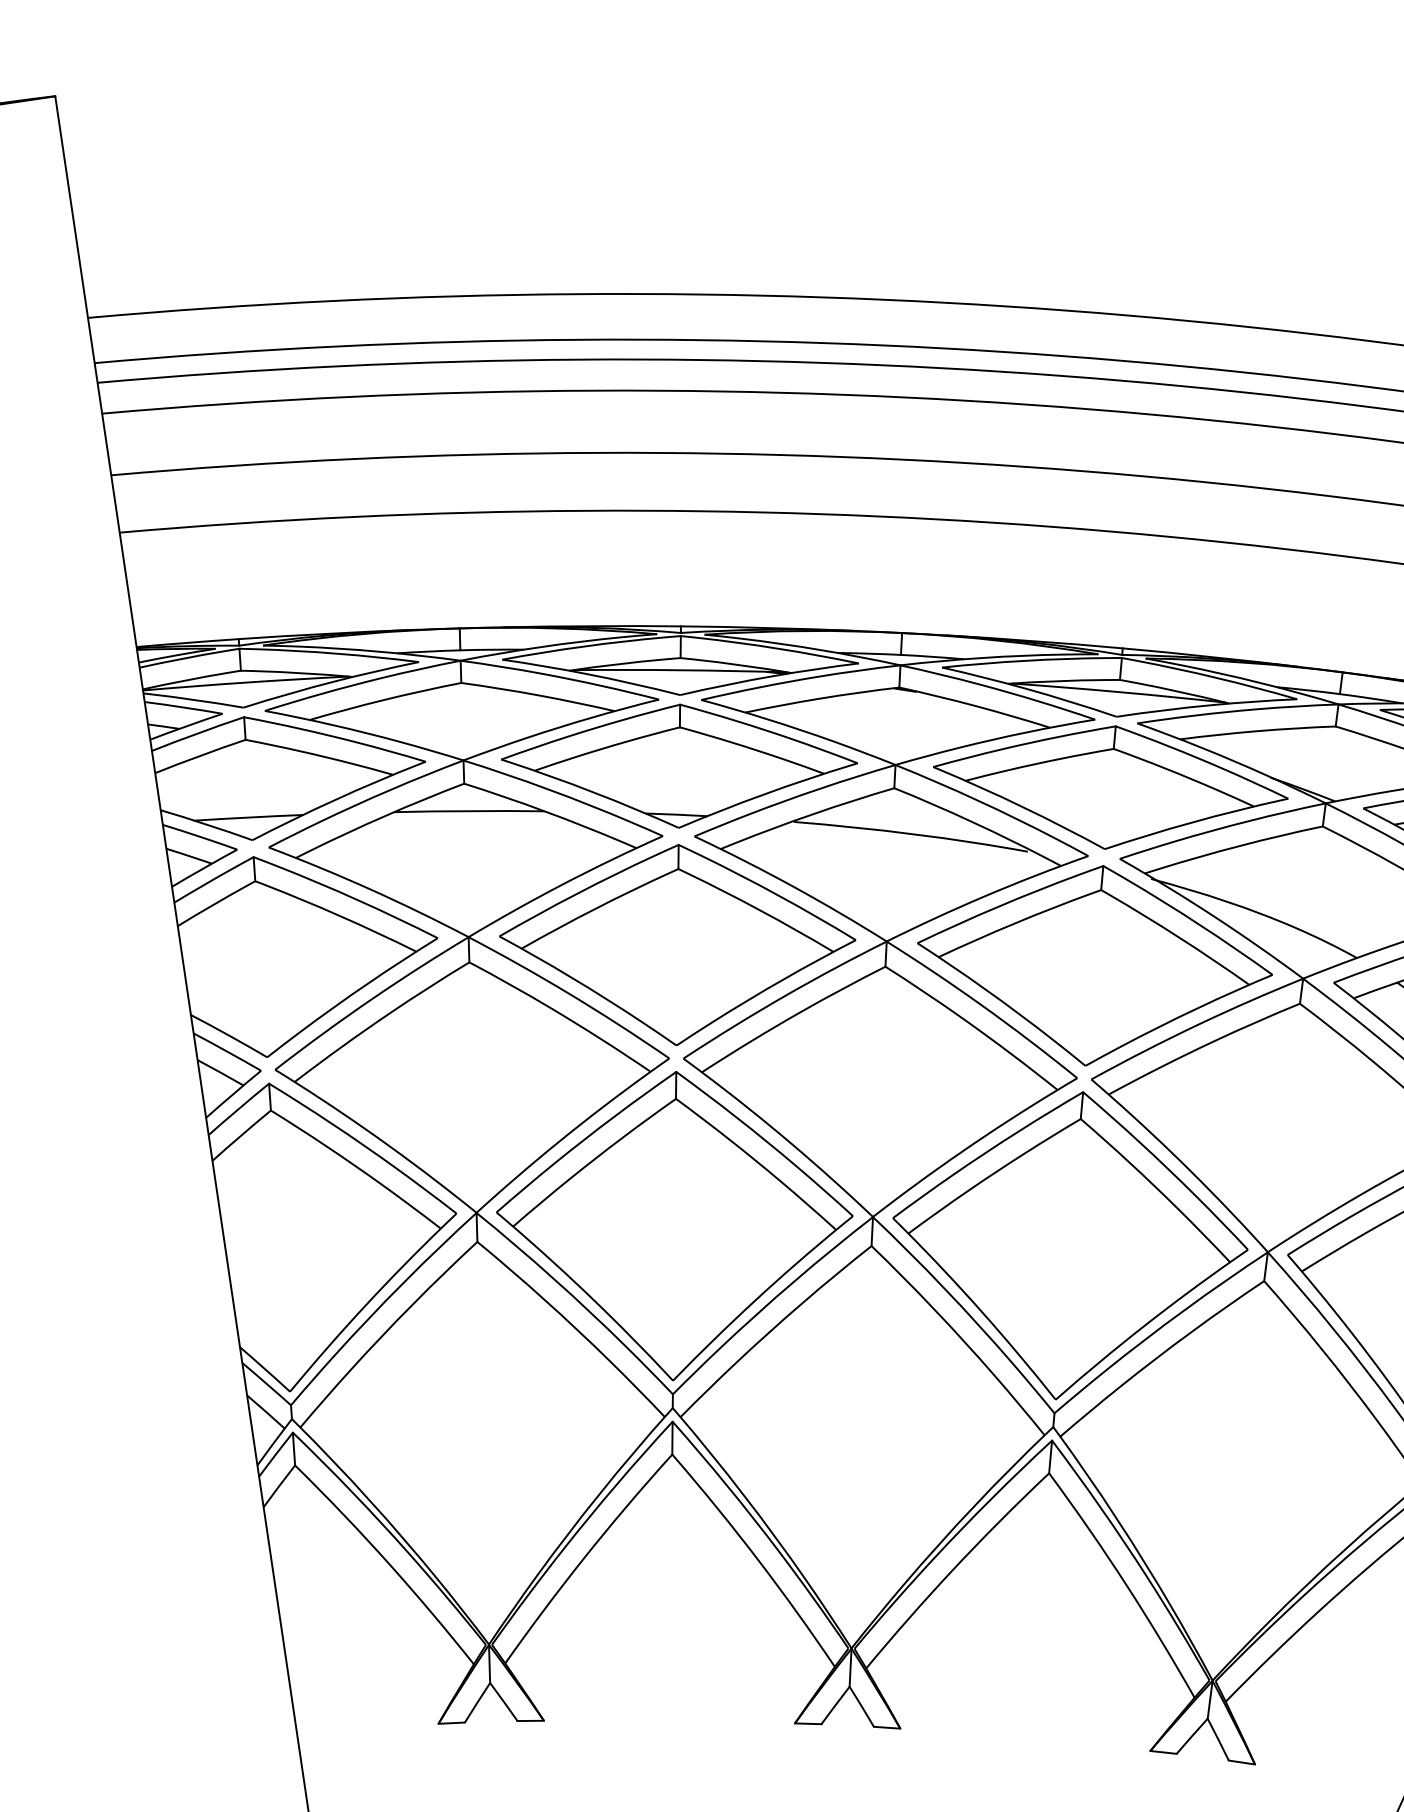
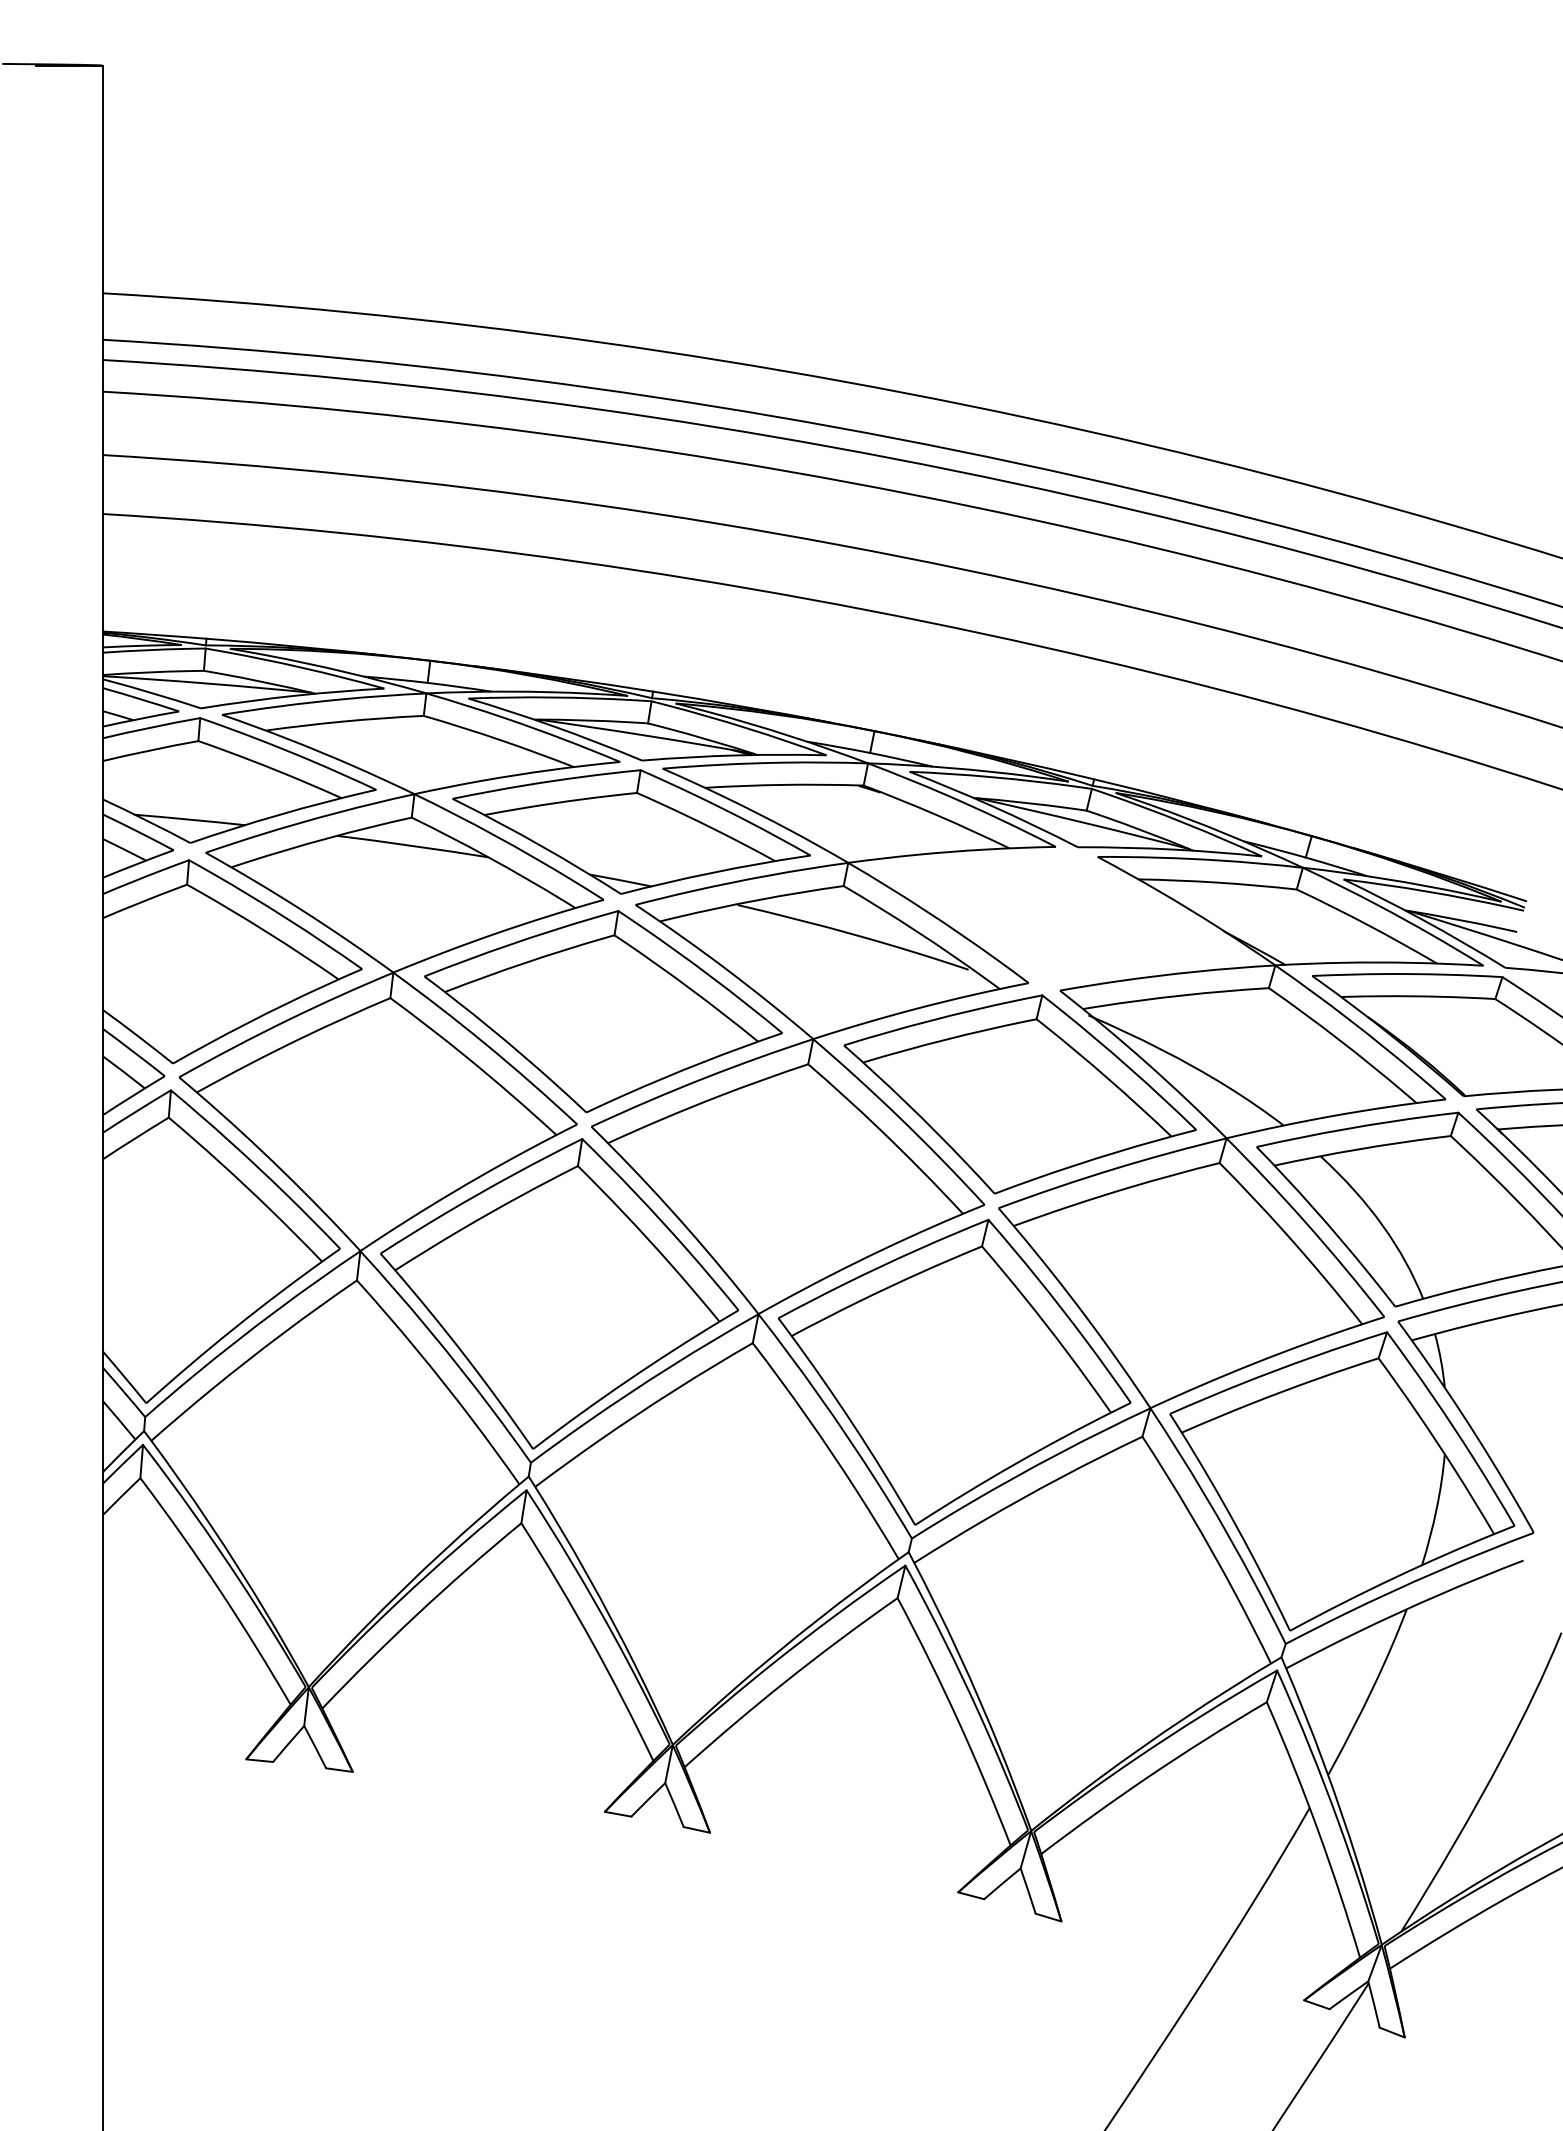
part: (1110, 787) -> (1061, 917), removed

